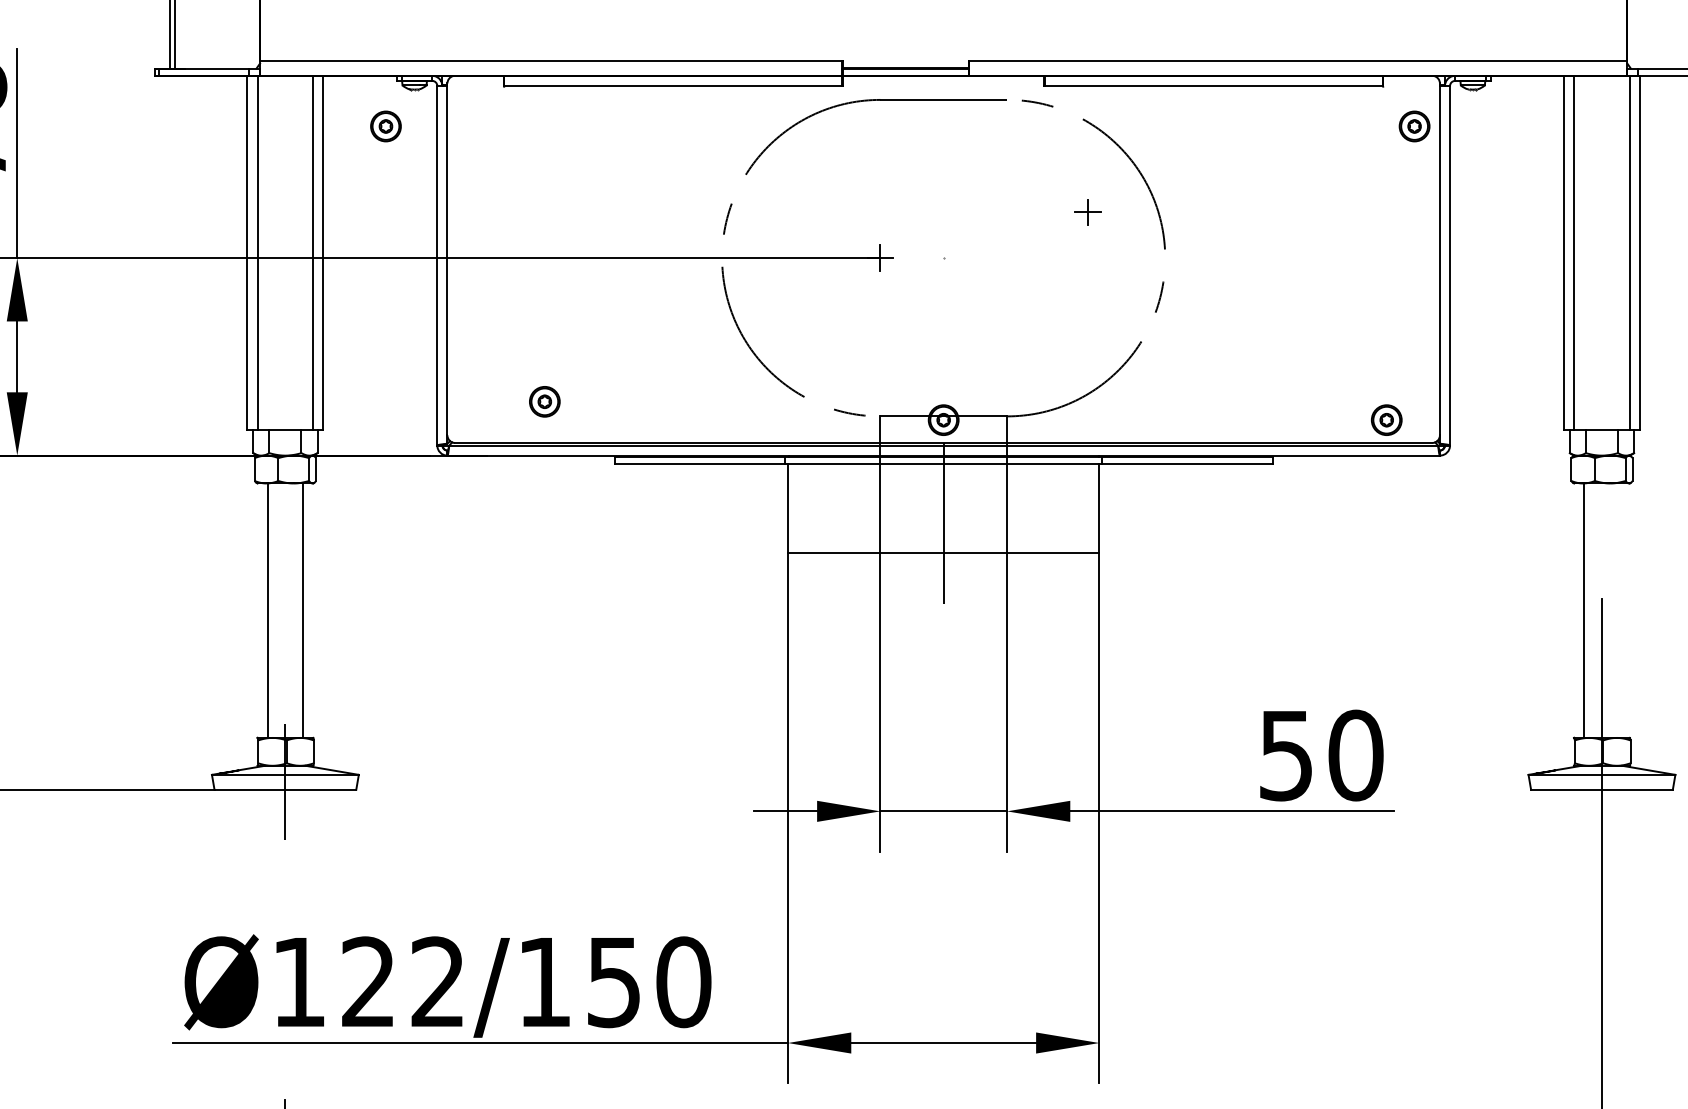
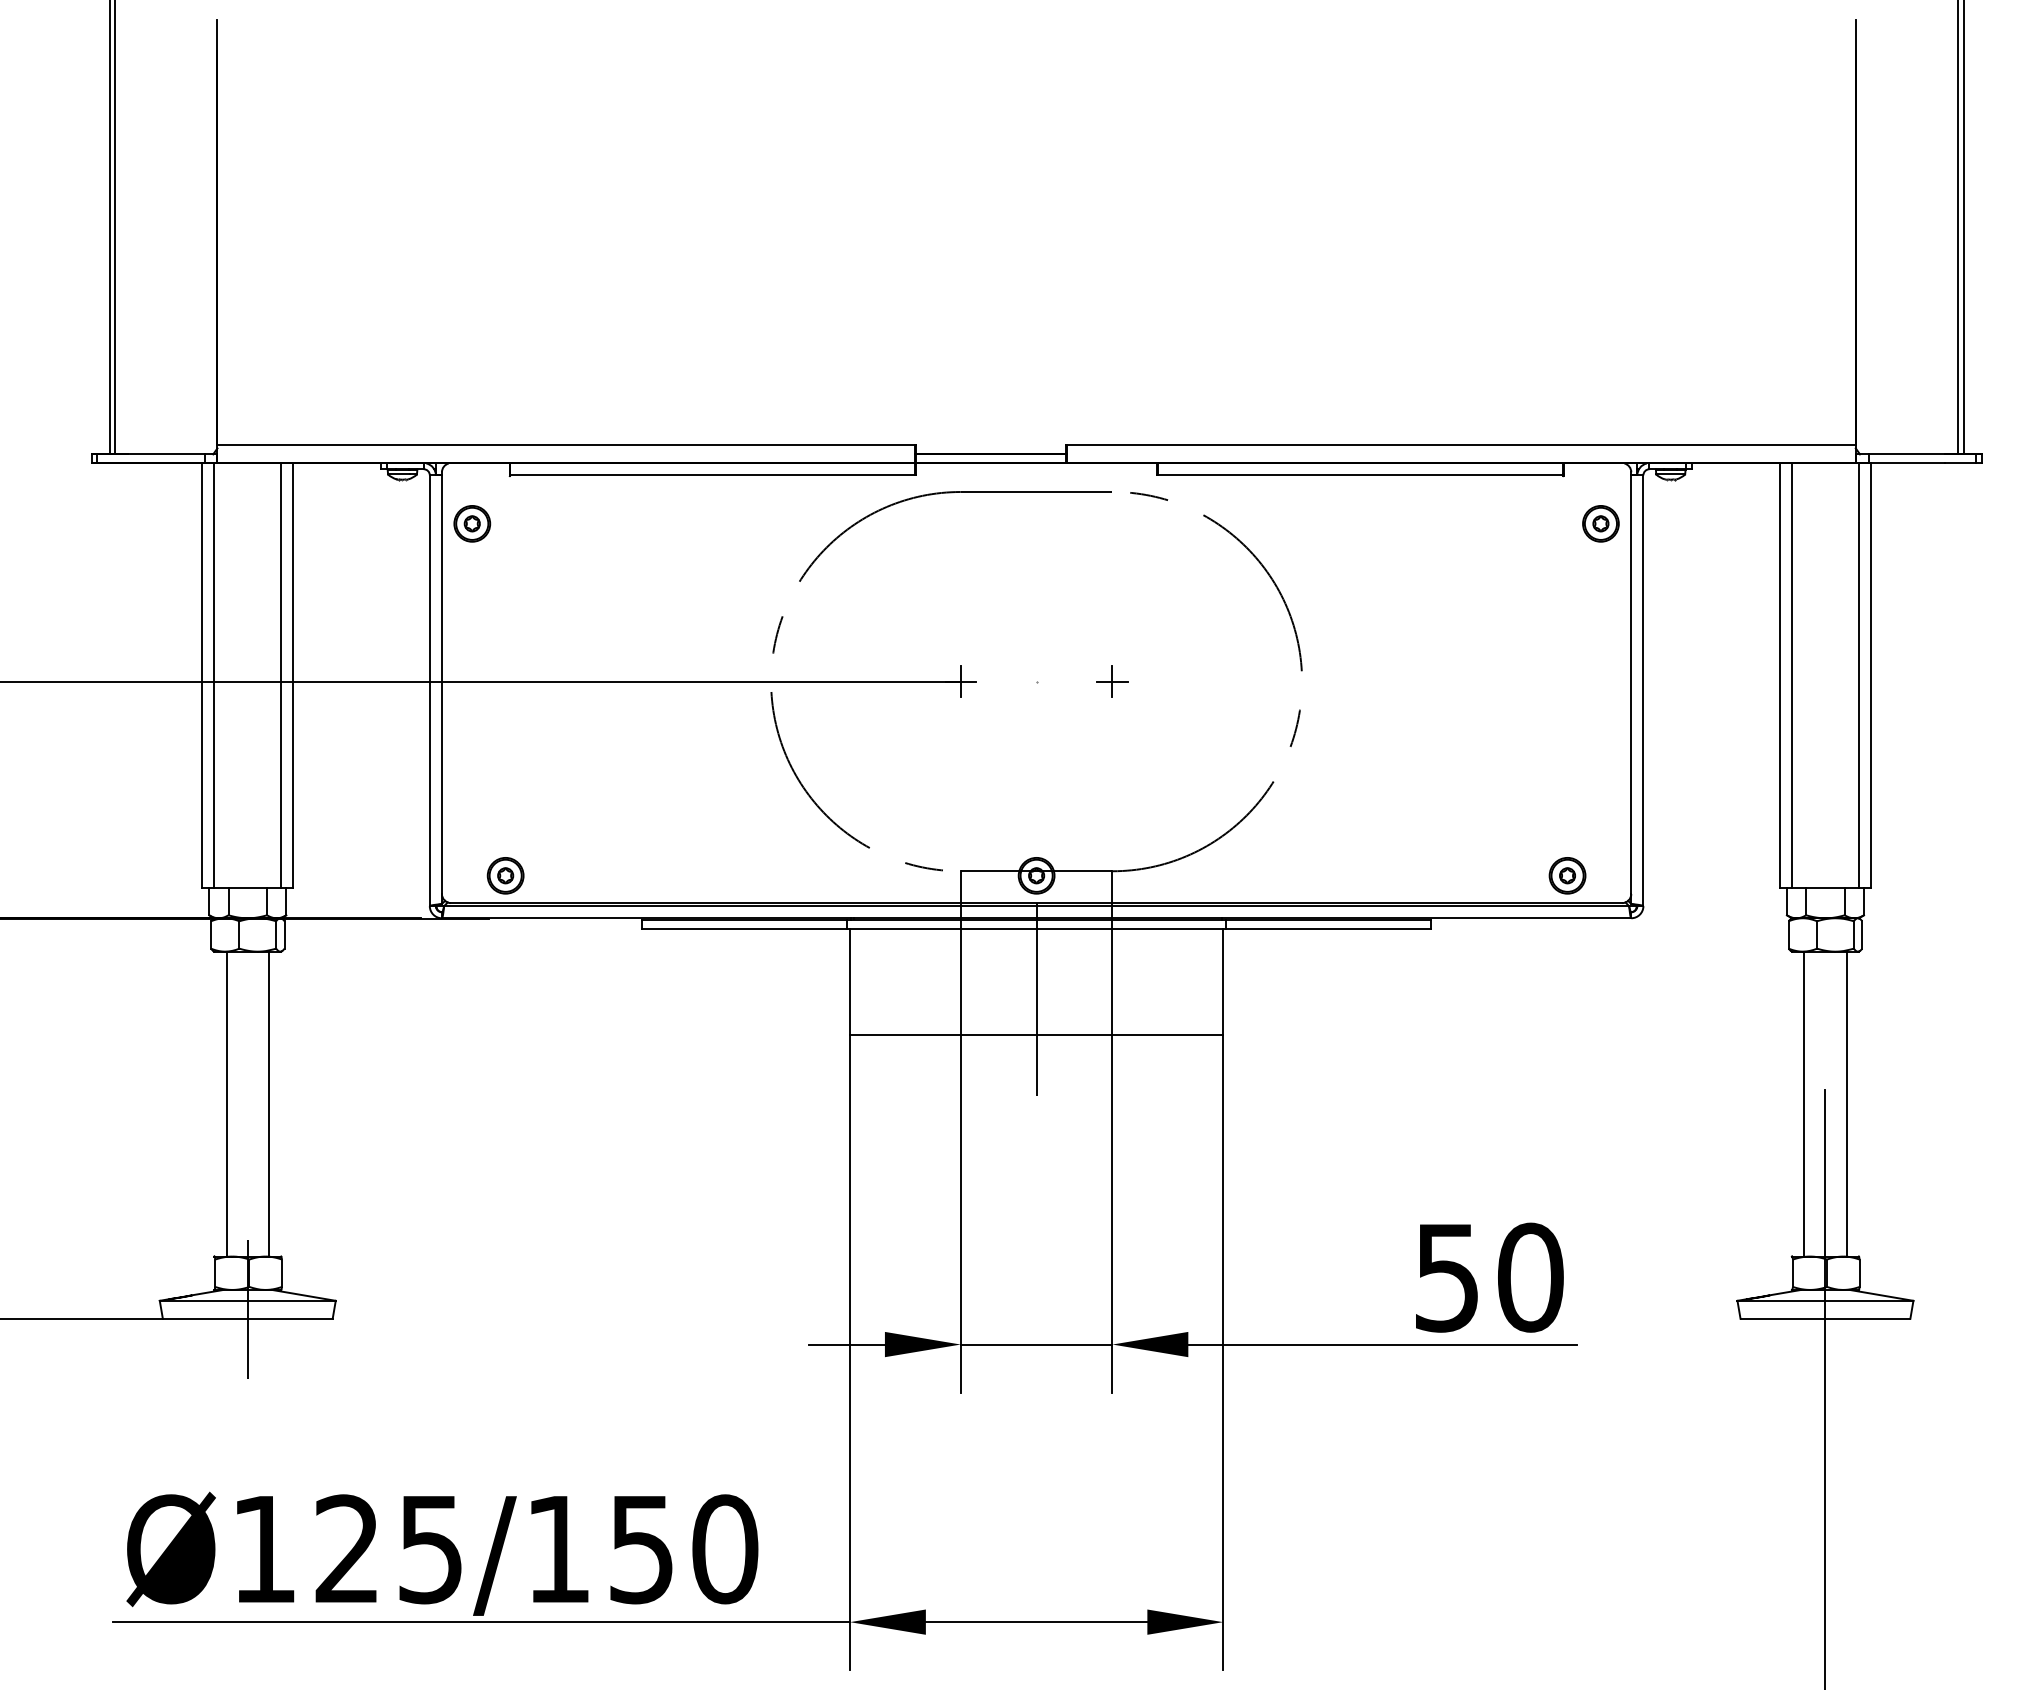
part: (386, 126) -> (472, 523), moved
part: (1087, 212) -> (1112, 681), moved
part: (544, 401) -> (505, 875), moved
line: (1619, 610) -> (1846, 1103), added
text: (437, 982) -> (430, 1549), Ø122/150 -> Ø125/150

